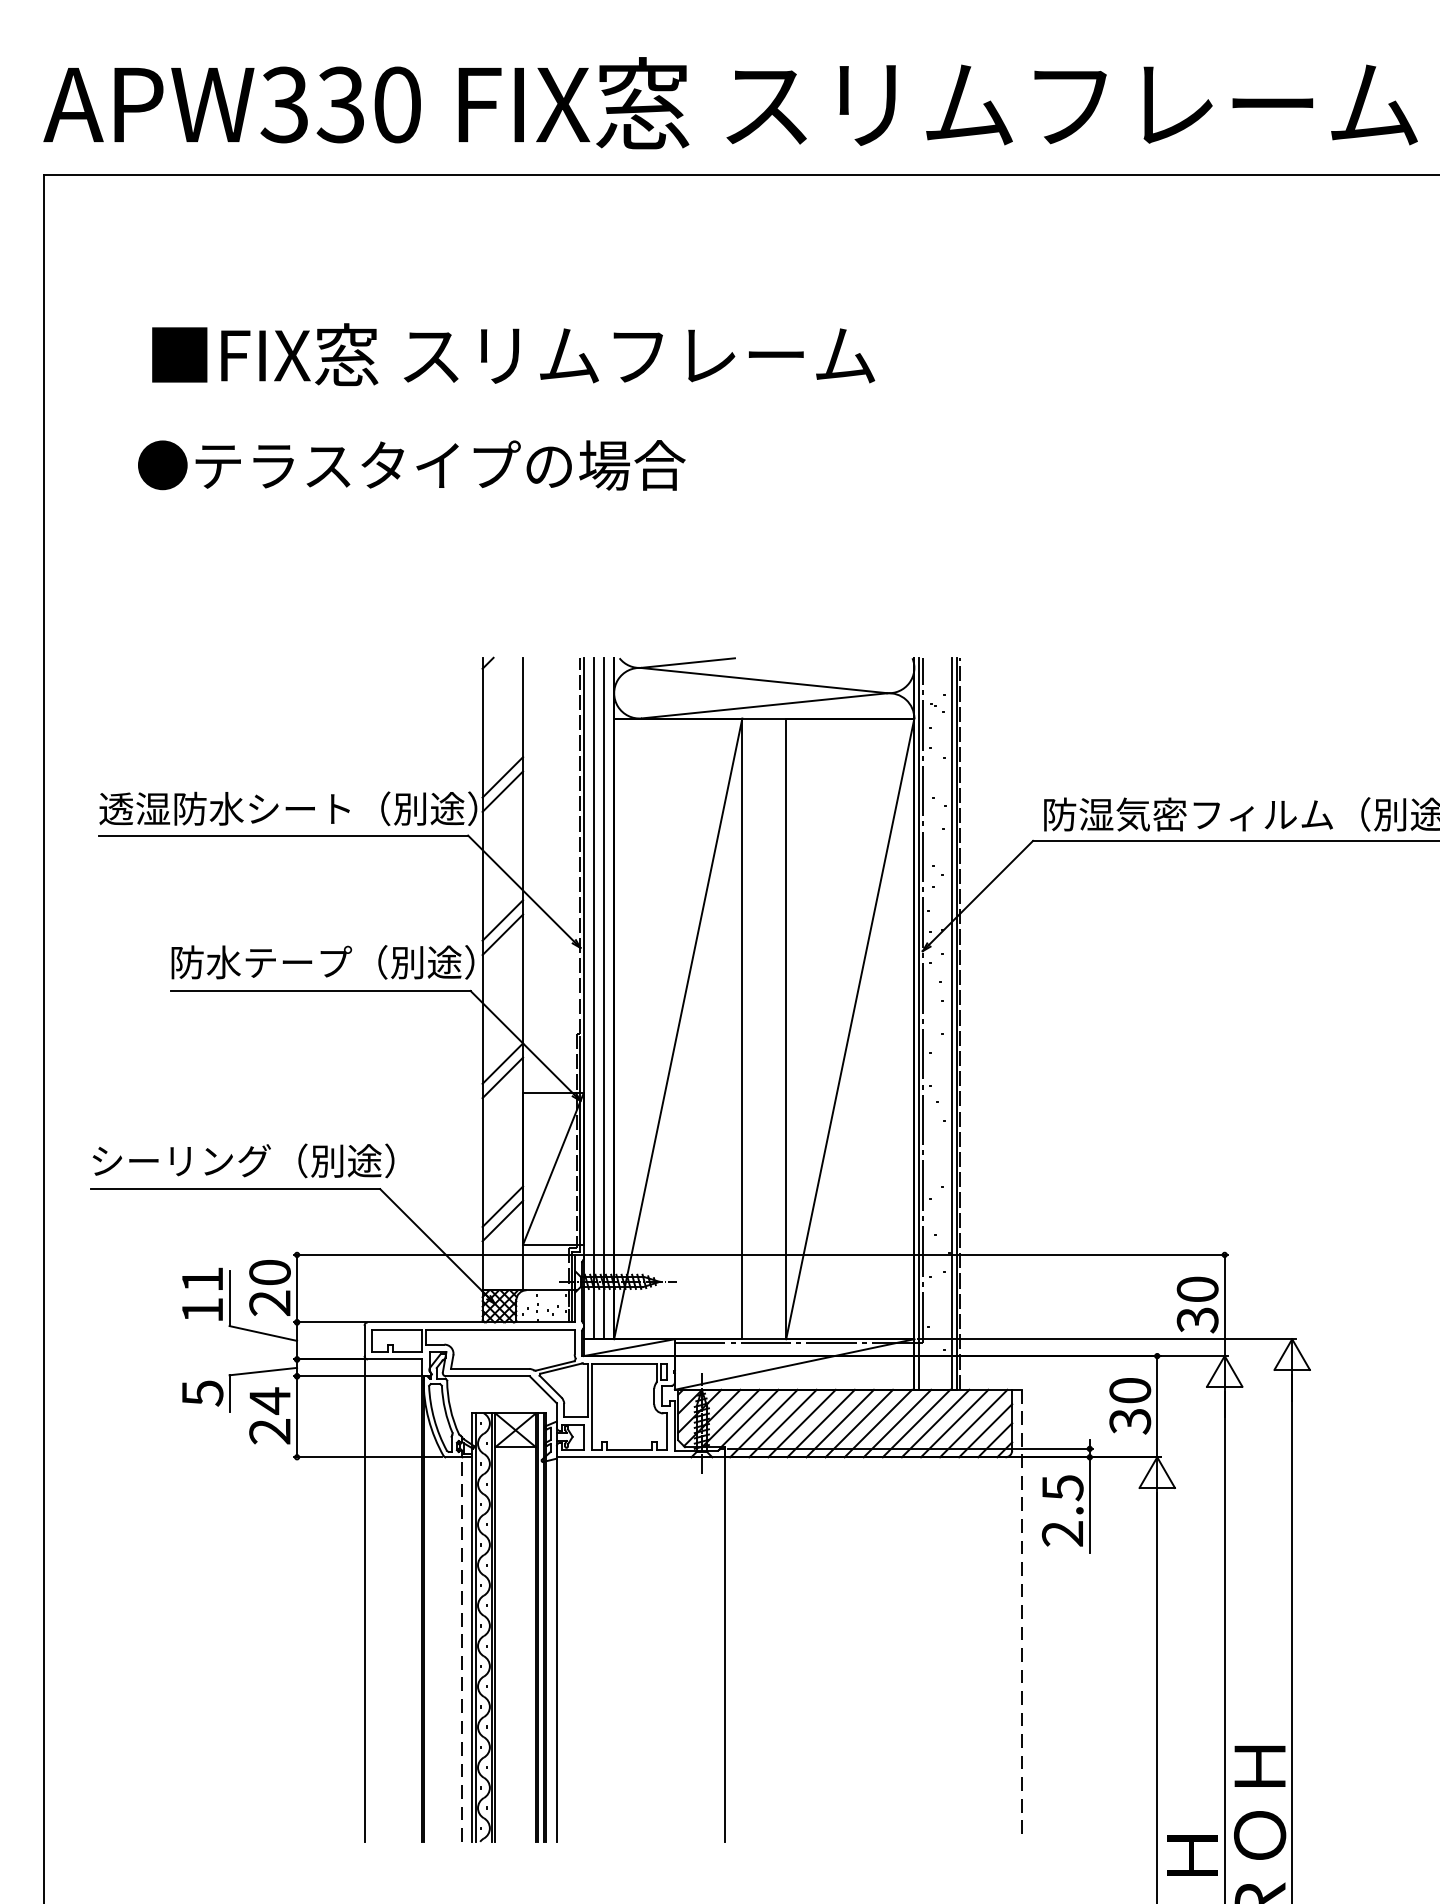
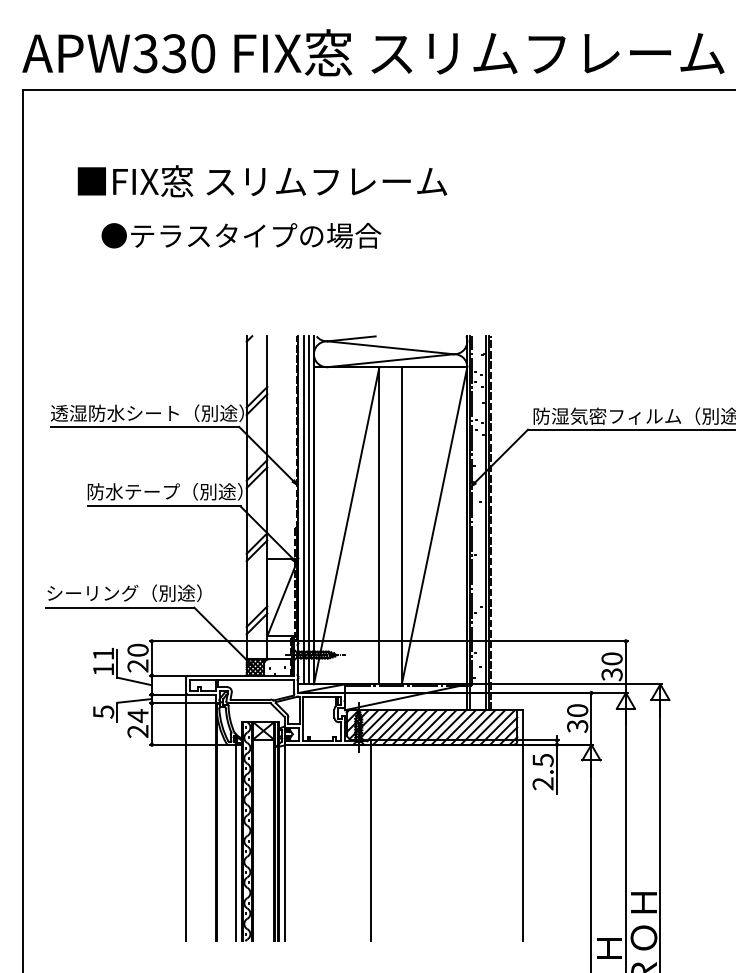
text: (411, 464) -> (241, 235), moved
line: (1022, 1617) -> (522, 826), dashed -> solid
line: (462, 1648) -> (236, 842), dashed -> solid

